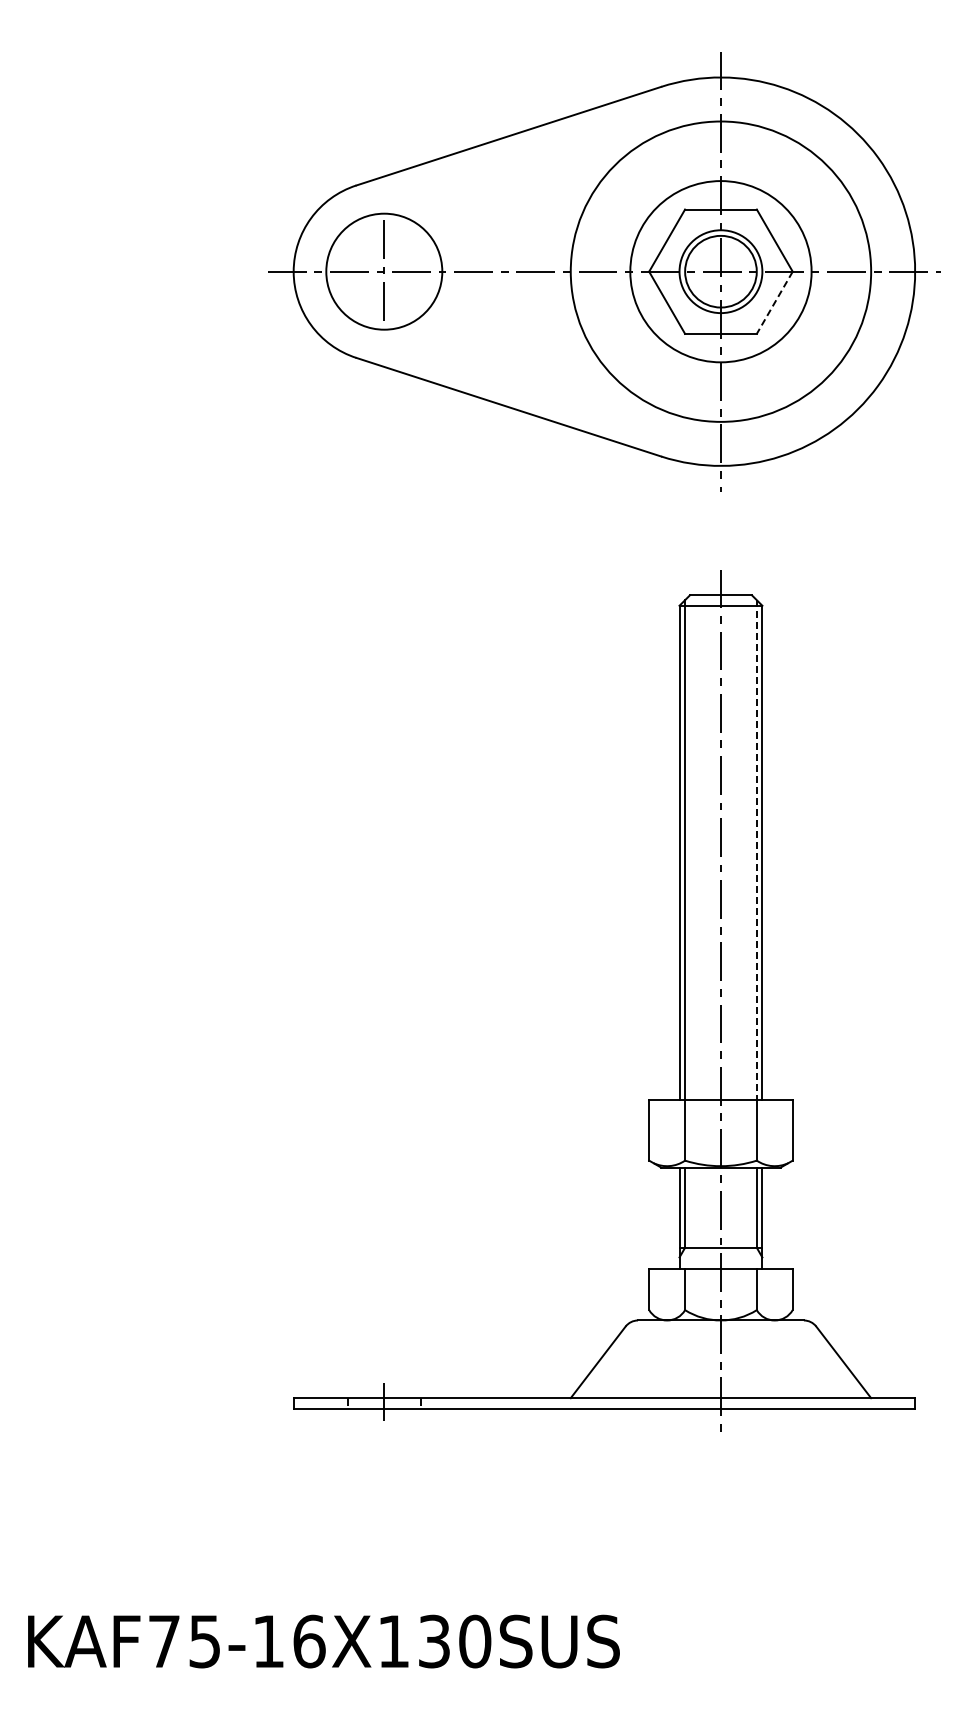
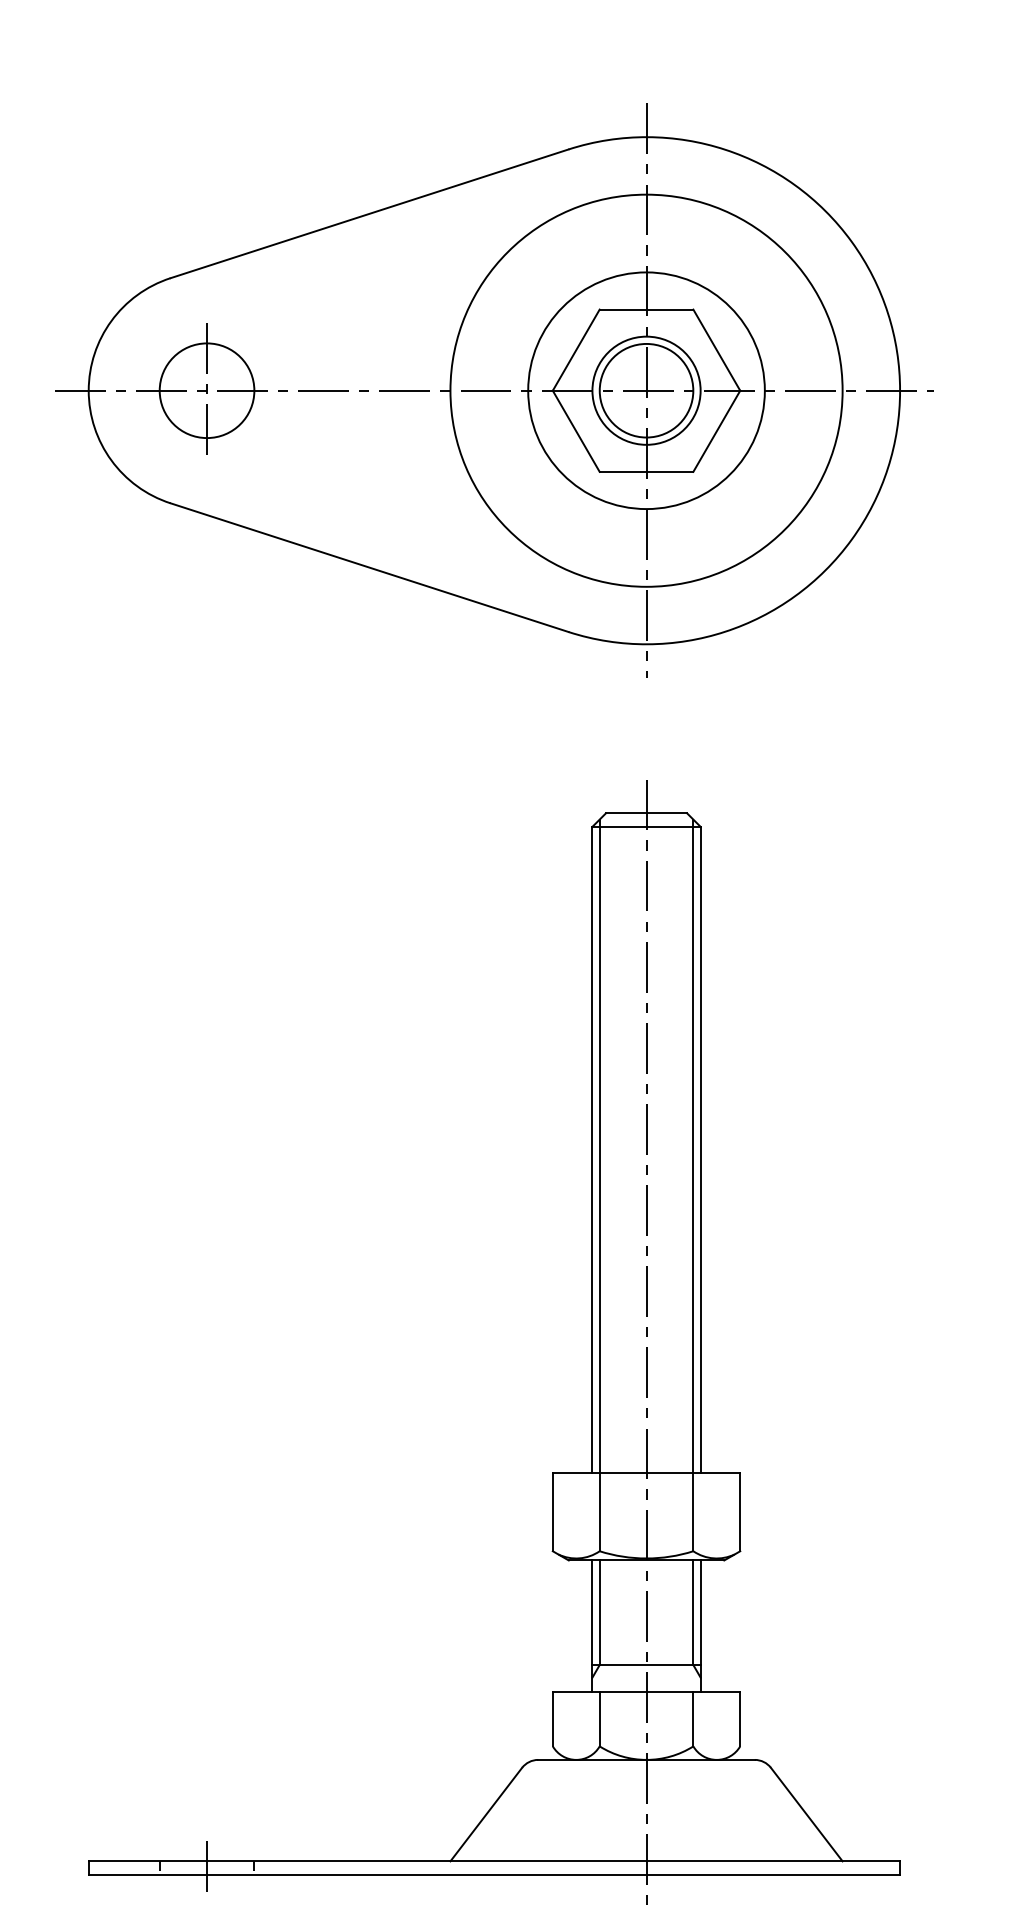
circle: (384, 271) -> (207, 390), size x0.62
line: (774, 302) -> (716, 430), dashed -> solid
line: (756, 850) -> (692, 1146), dashed -> solid

